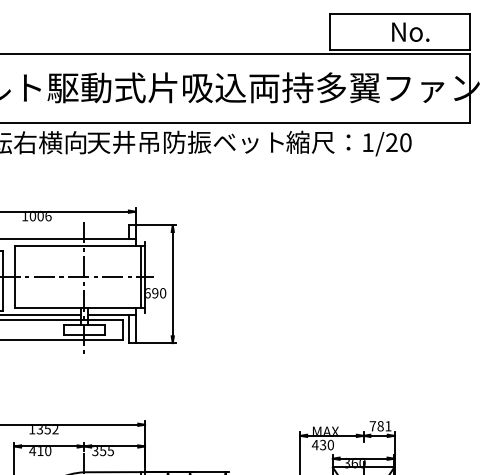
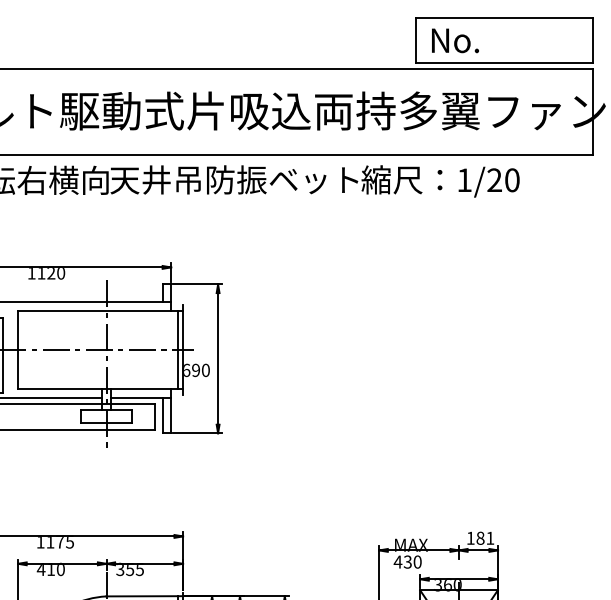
text: (410, 31) -> (455, 39), moved
text: (40, 217) -> (51, 274), 1006 -> 1120
text: (372, 426) -> (470, 538), 781 -> 181
text: (47, 430) -> (59, 543), 1352 -> 1175

